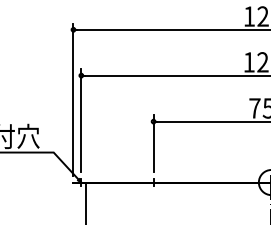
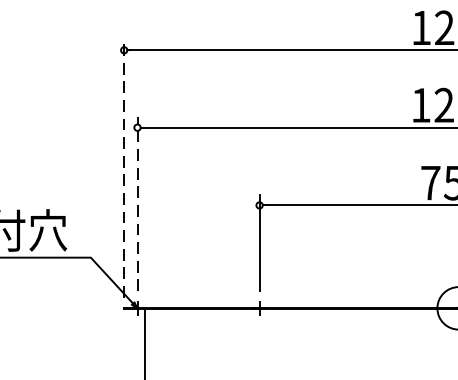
line: (73, 99) -> (124, 168), solid -> dashed
line: (81, 120) -> (137, 203), solid -> dashed

